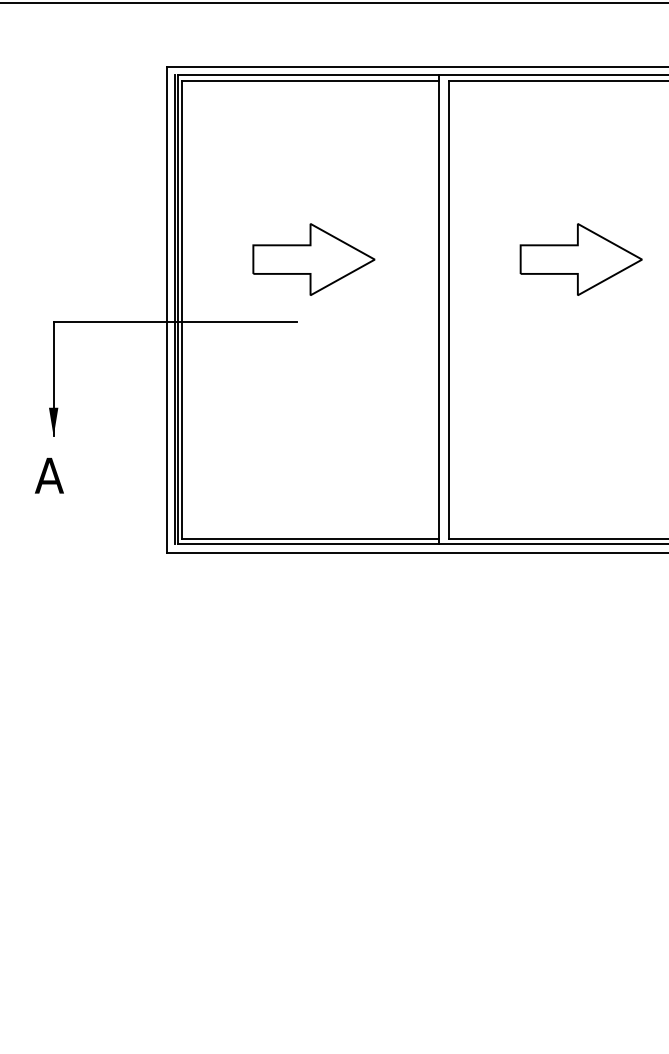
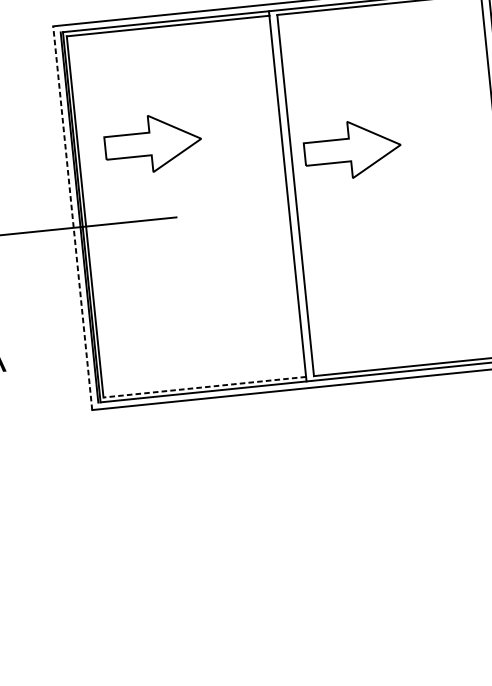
part: (313, 259) -> (152, 143), moved
part: (580, 259) -> (352, 149), moved
line: (166, 309) -> (72, 217), solid -> dashed
line: (310, 538) -> (204, 387), solid -> dashed

